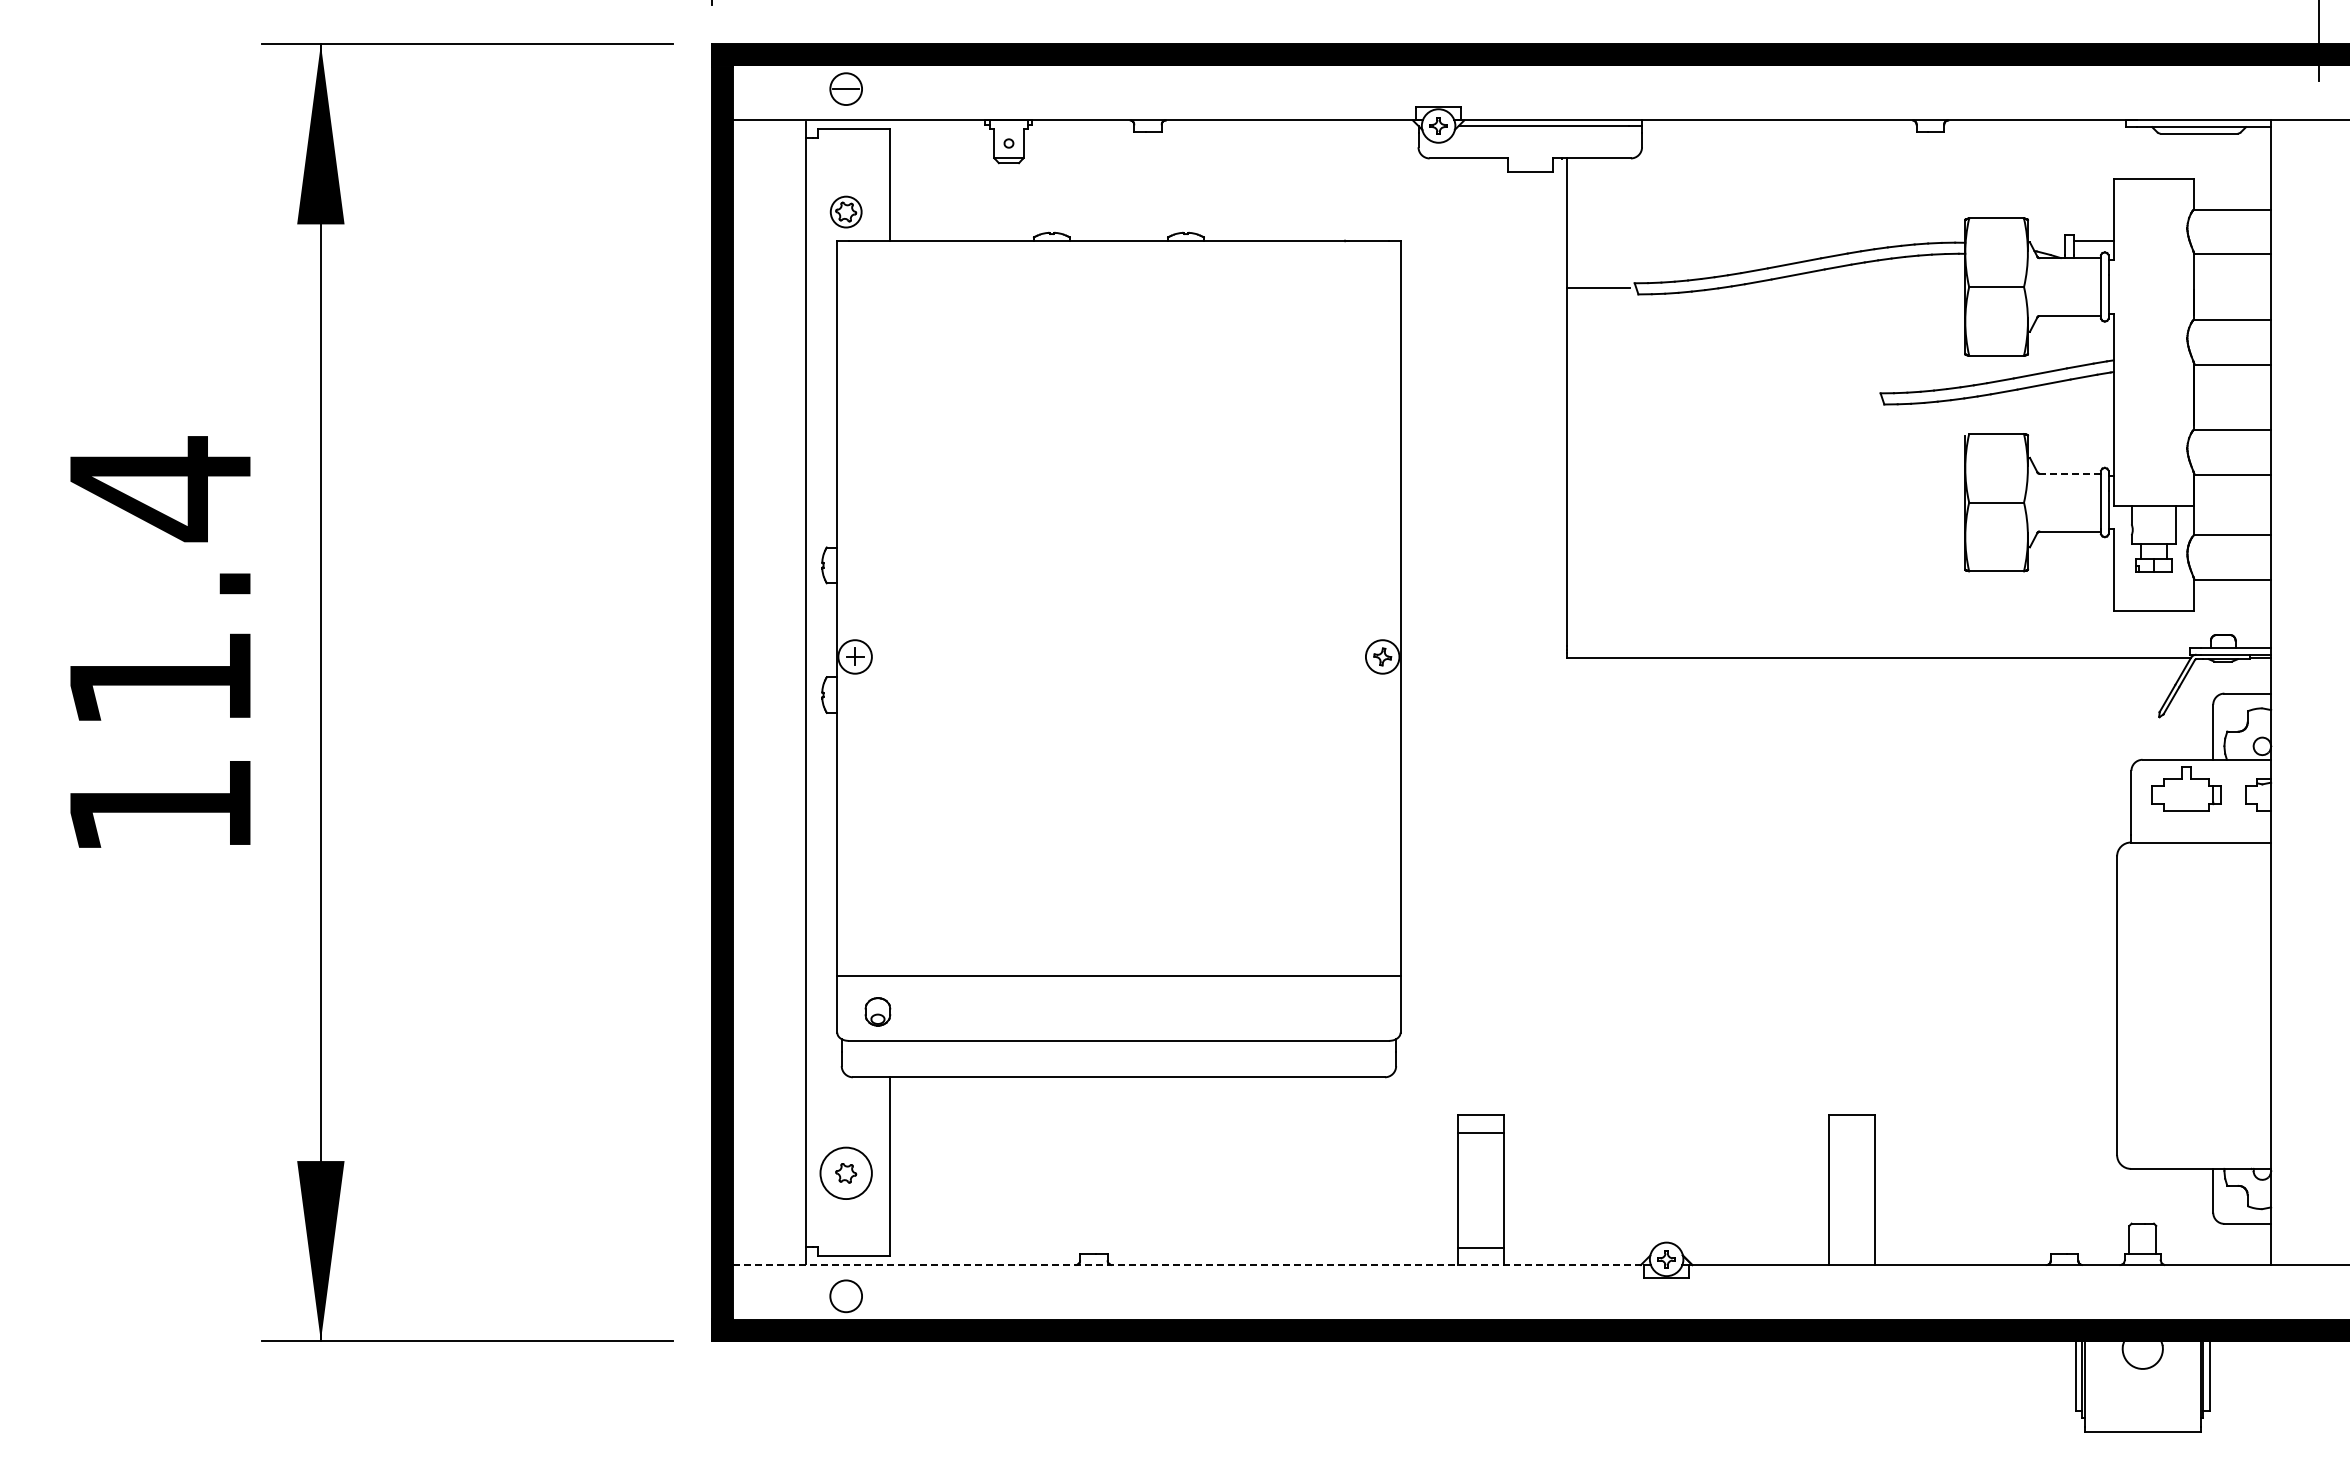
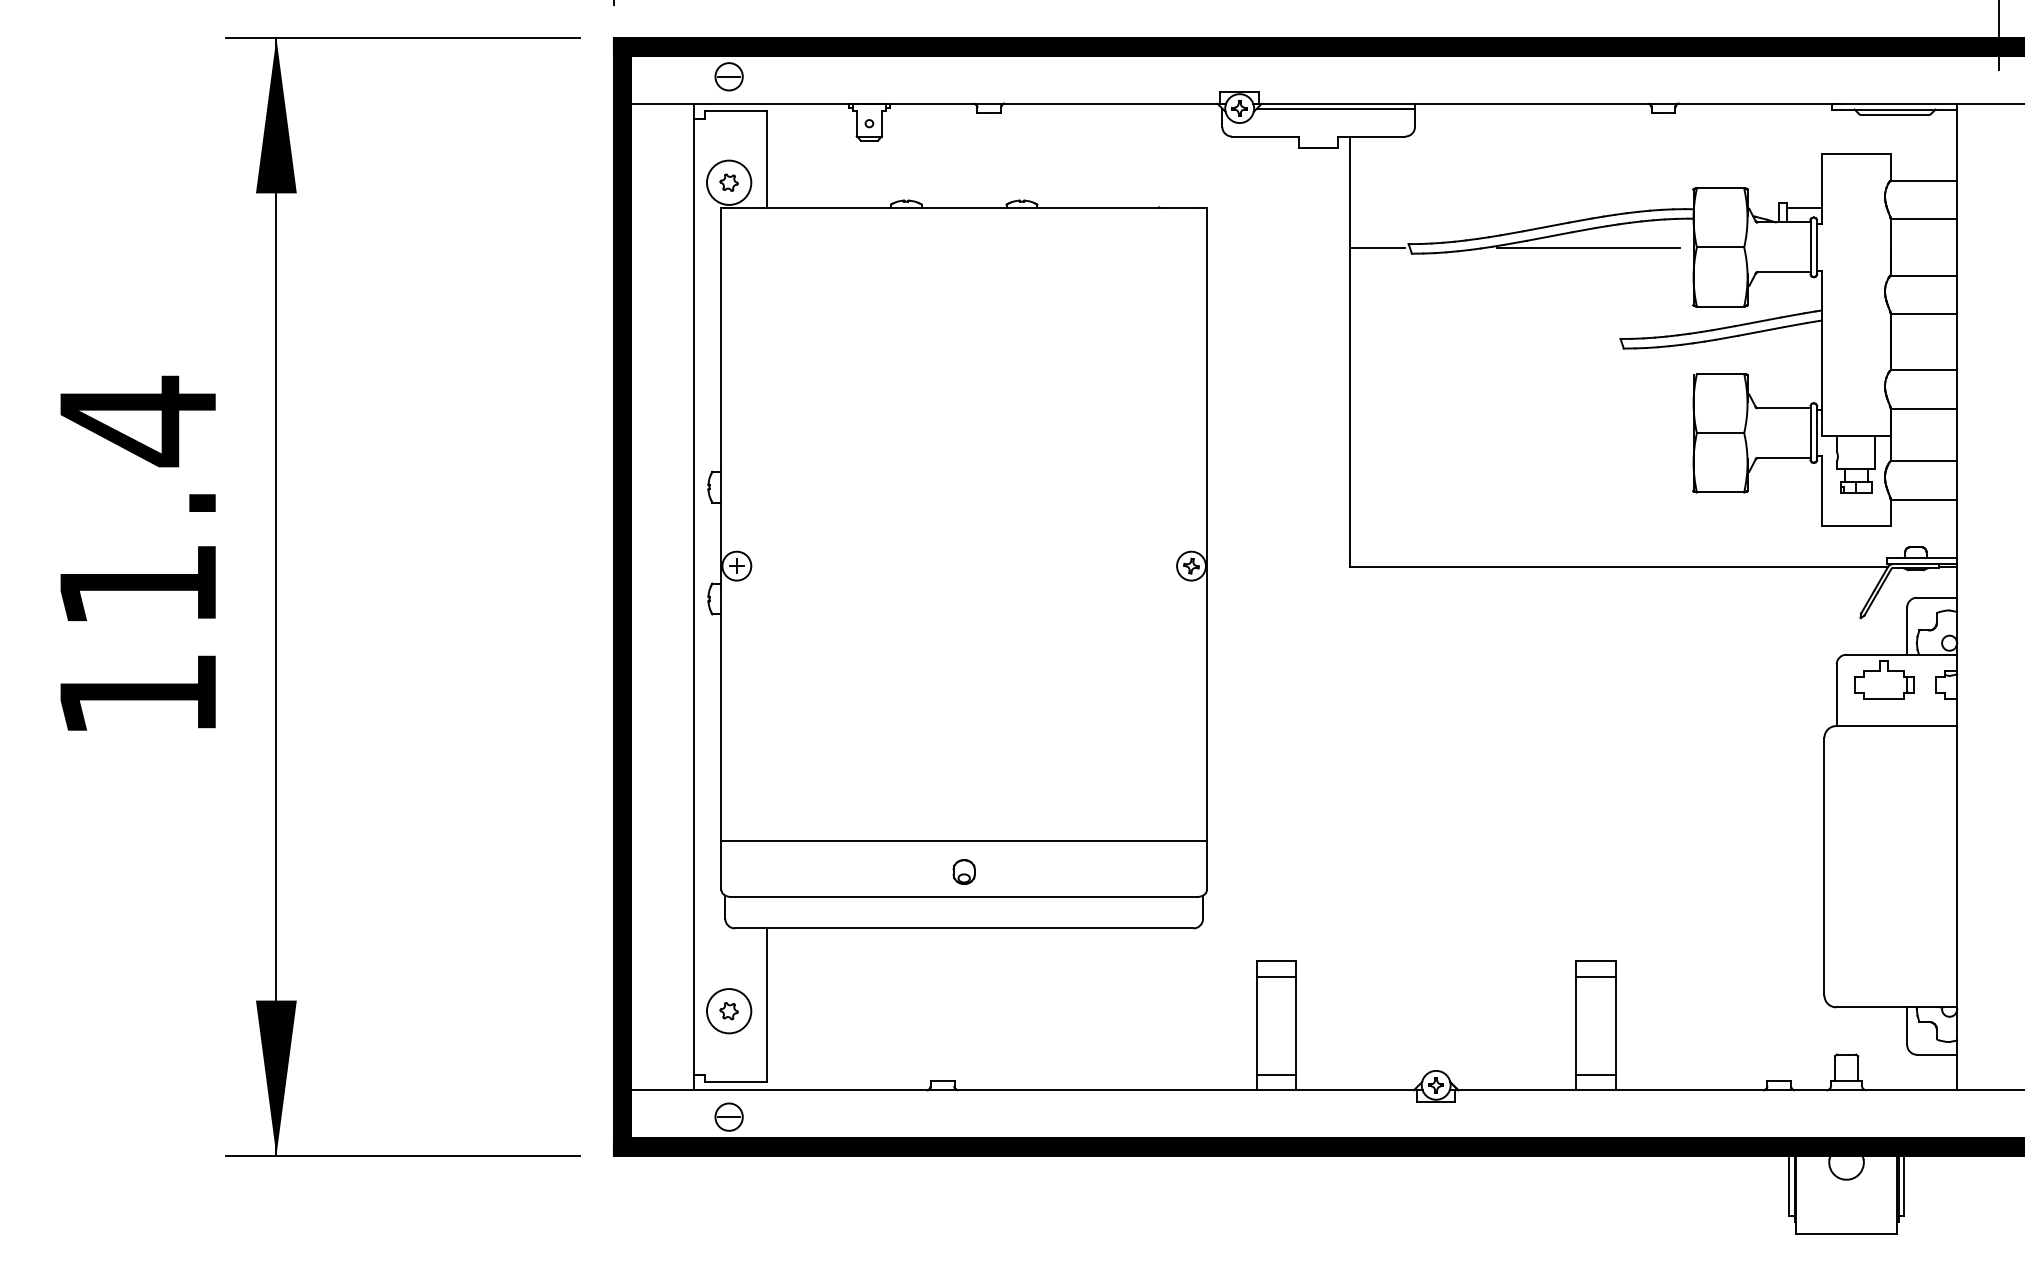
circle: (845, 211) -> (728, 182), size x1.67
line: (1842, 288) -> (1587, 248), added
line: (2070, 473) -> (1784, 408), dashed -> solid
part: (877, 1011) -> (963, 871), moved
line: (1851, 1133) -> (1595, 976), added
line: (1851, 1247) -> (1595, 1075), added
line: (1188, 1265) -> (1024, 1090), dashed -> solid
line: (846, 1296) -> (729, 1117), added

